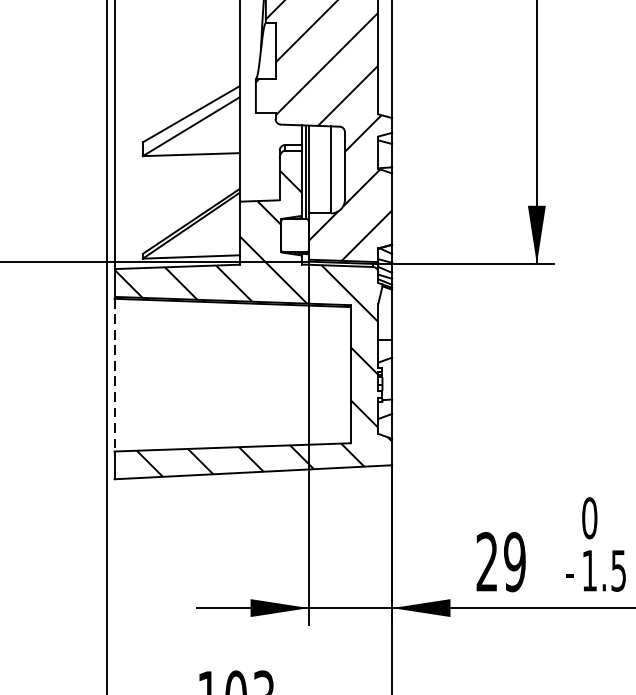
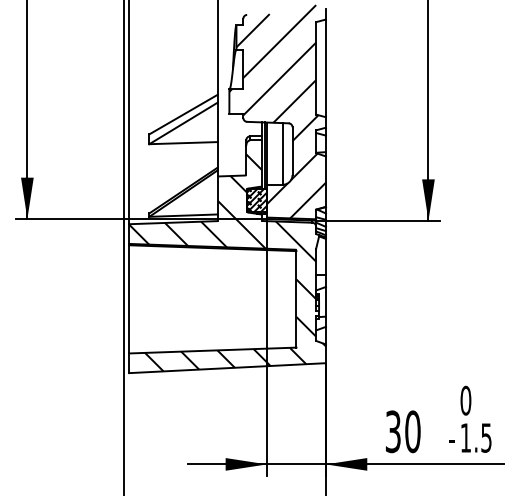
hatch: (294, 235) -> (256, 200), added
line: (114, 375) -> (129, 299), dashed -> solid
text: (500, 561) -> (402, 431), 29 -> 30

